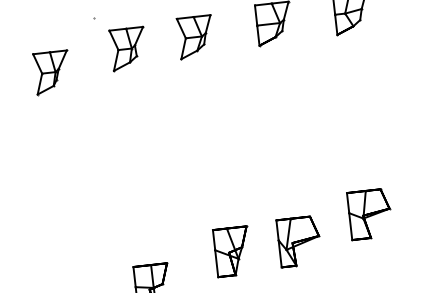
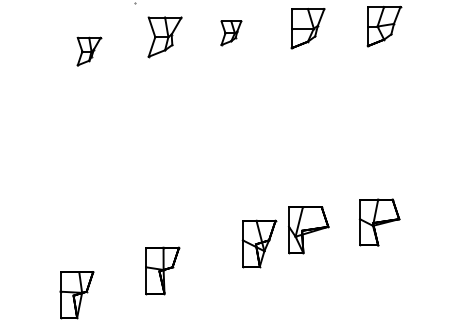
part: (196, 37) -> (231, 33), size x0.6
part: (52, 72) -> (89, 51), size x0.7
part: (299, 242) -> (308, 230), moved
part: (232, 251) -> (259, 243), moved

